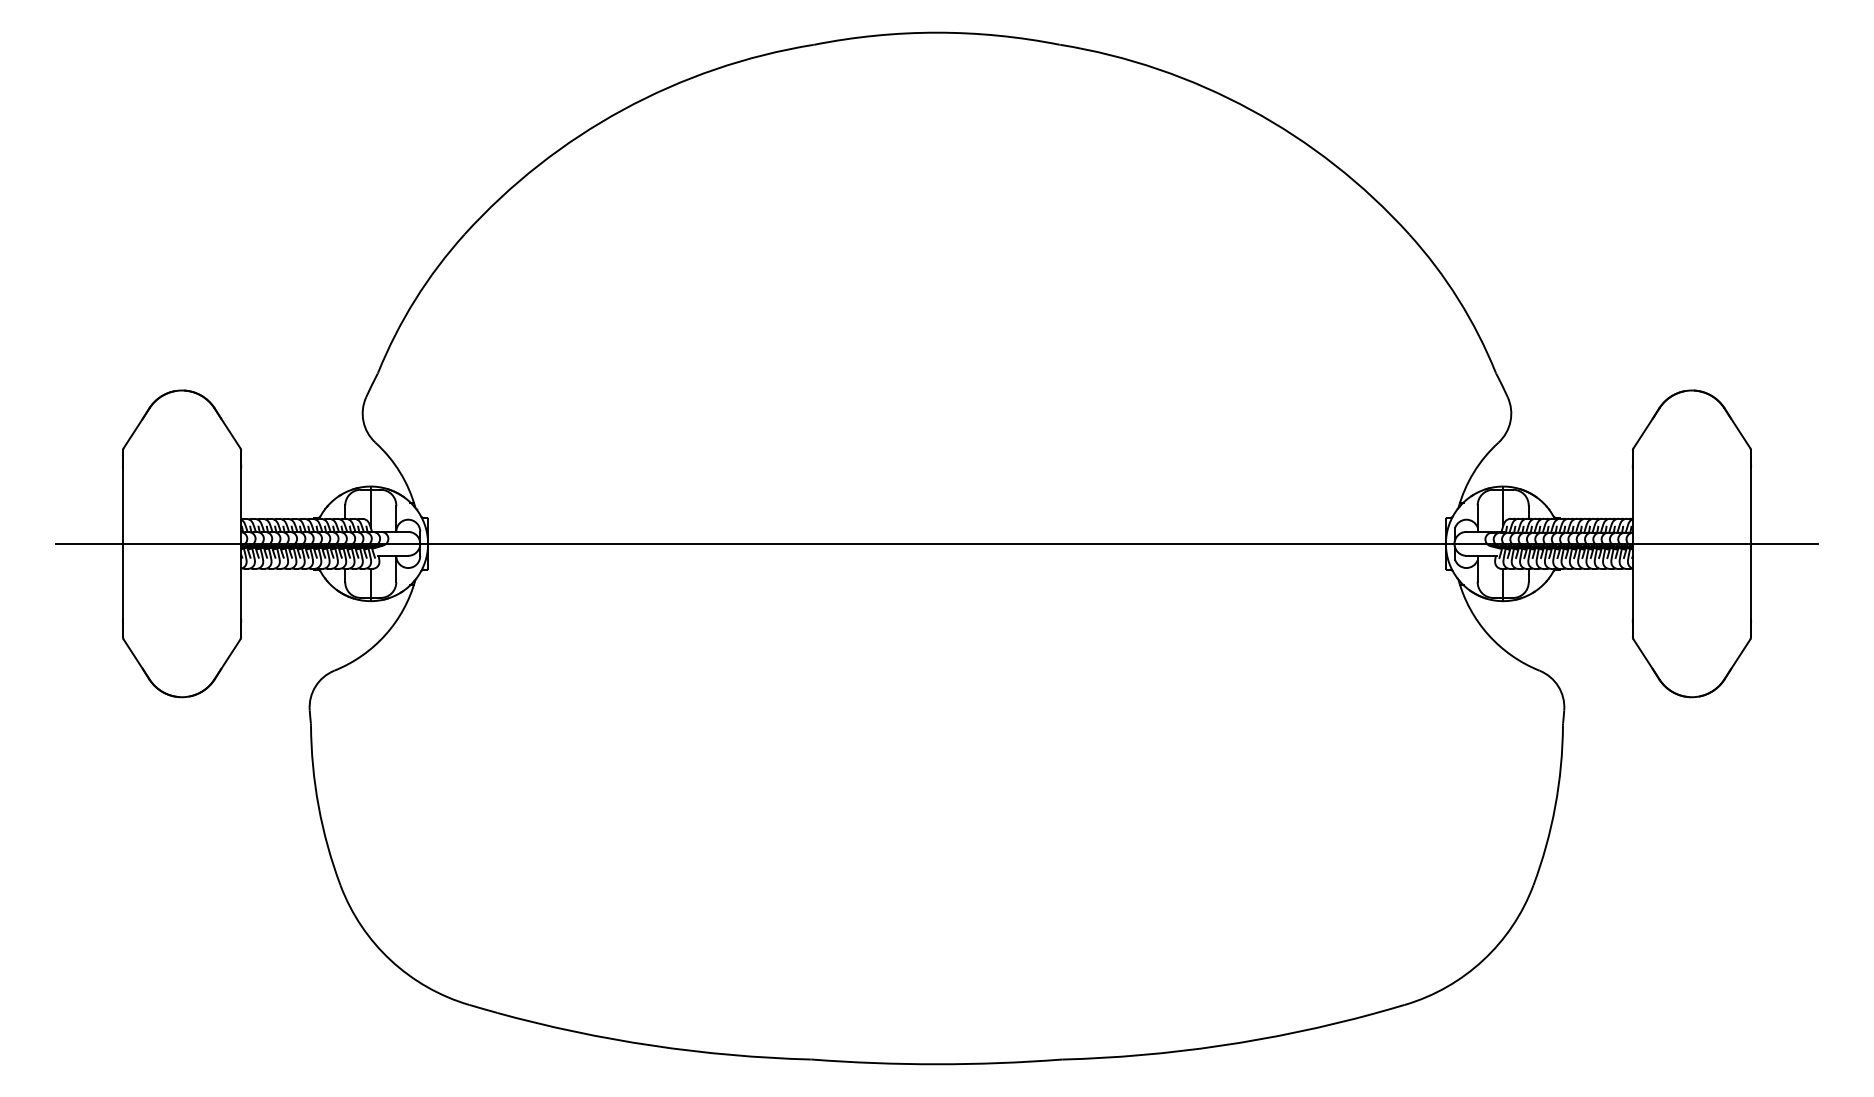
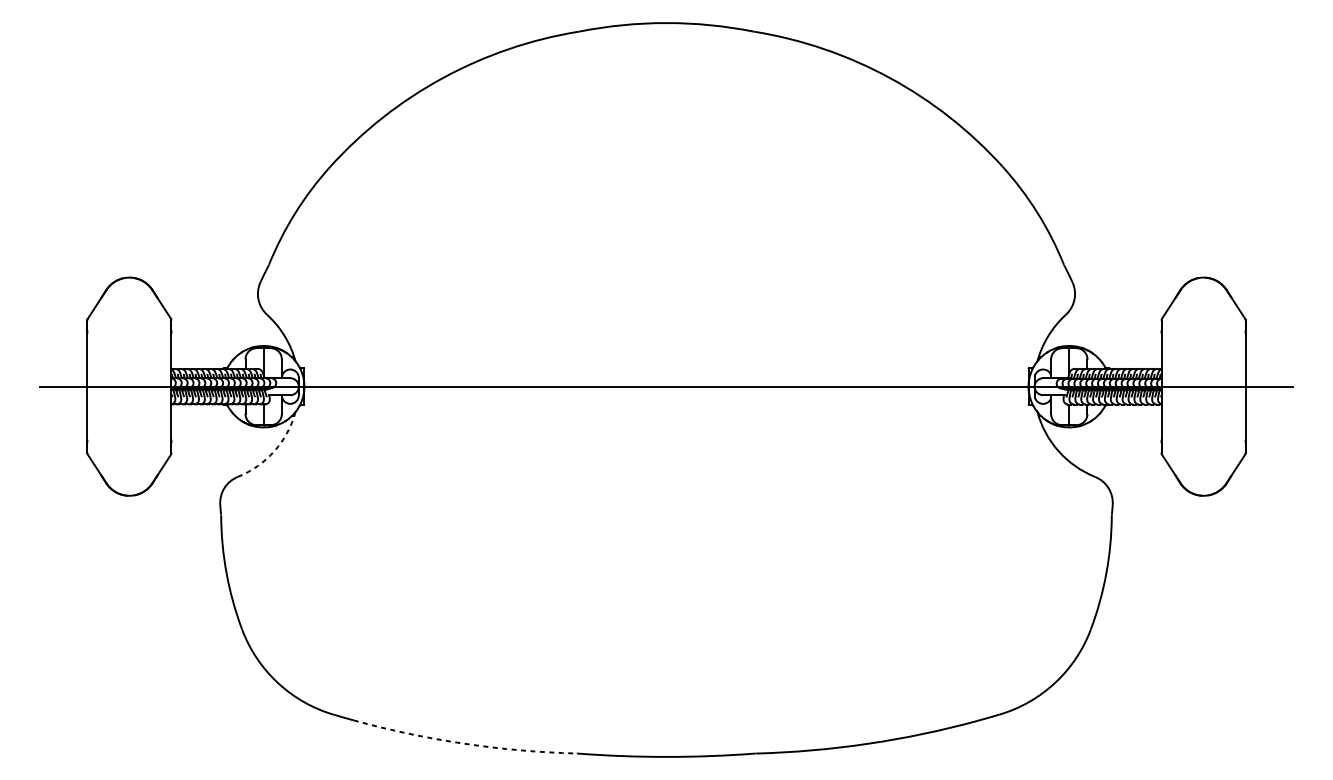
arc: (385, 634) -> (274, 451), solid -> dashed
arc: (652, 1045) -> (464, 743), solid -> dashed

